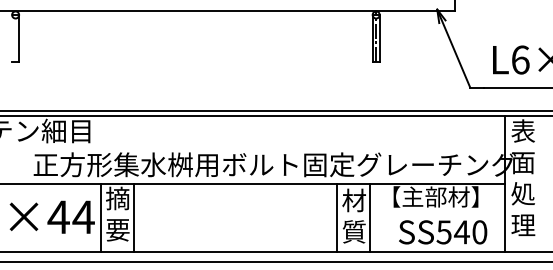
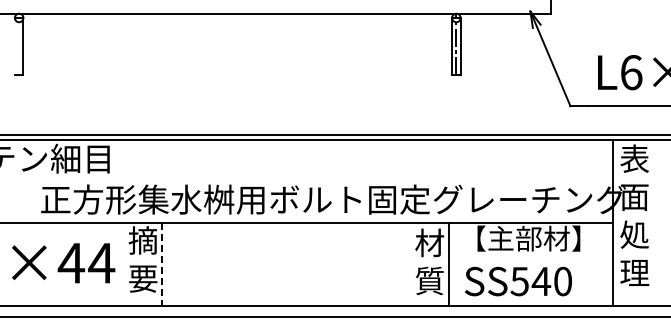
line: (100, 217) -> (122, 263), removed
line: (336, 217) -> (408, 263), removed
line: (133, 218) -> (162, 264), solid -> dashed
text: (443, 232) -> (518, 281), moved

